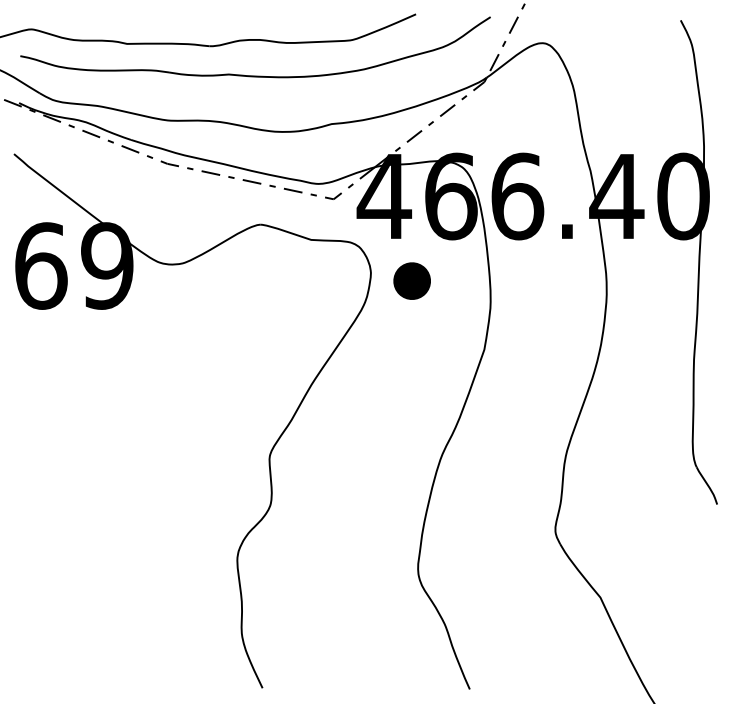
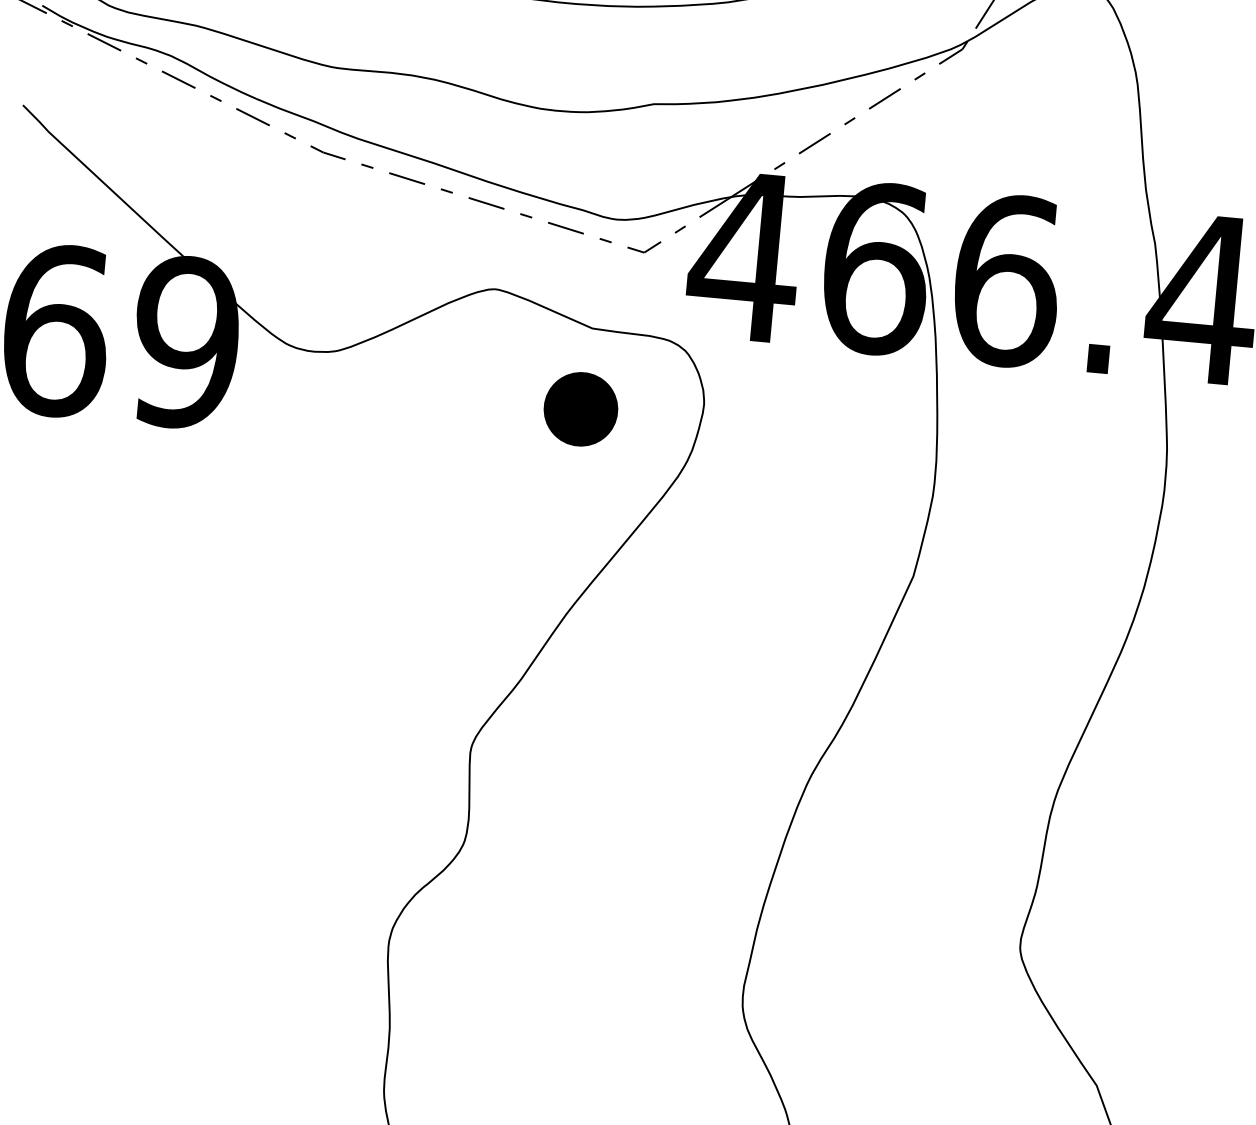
part: (411, 280) -> (579, 407), moved

